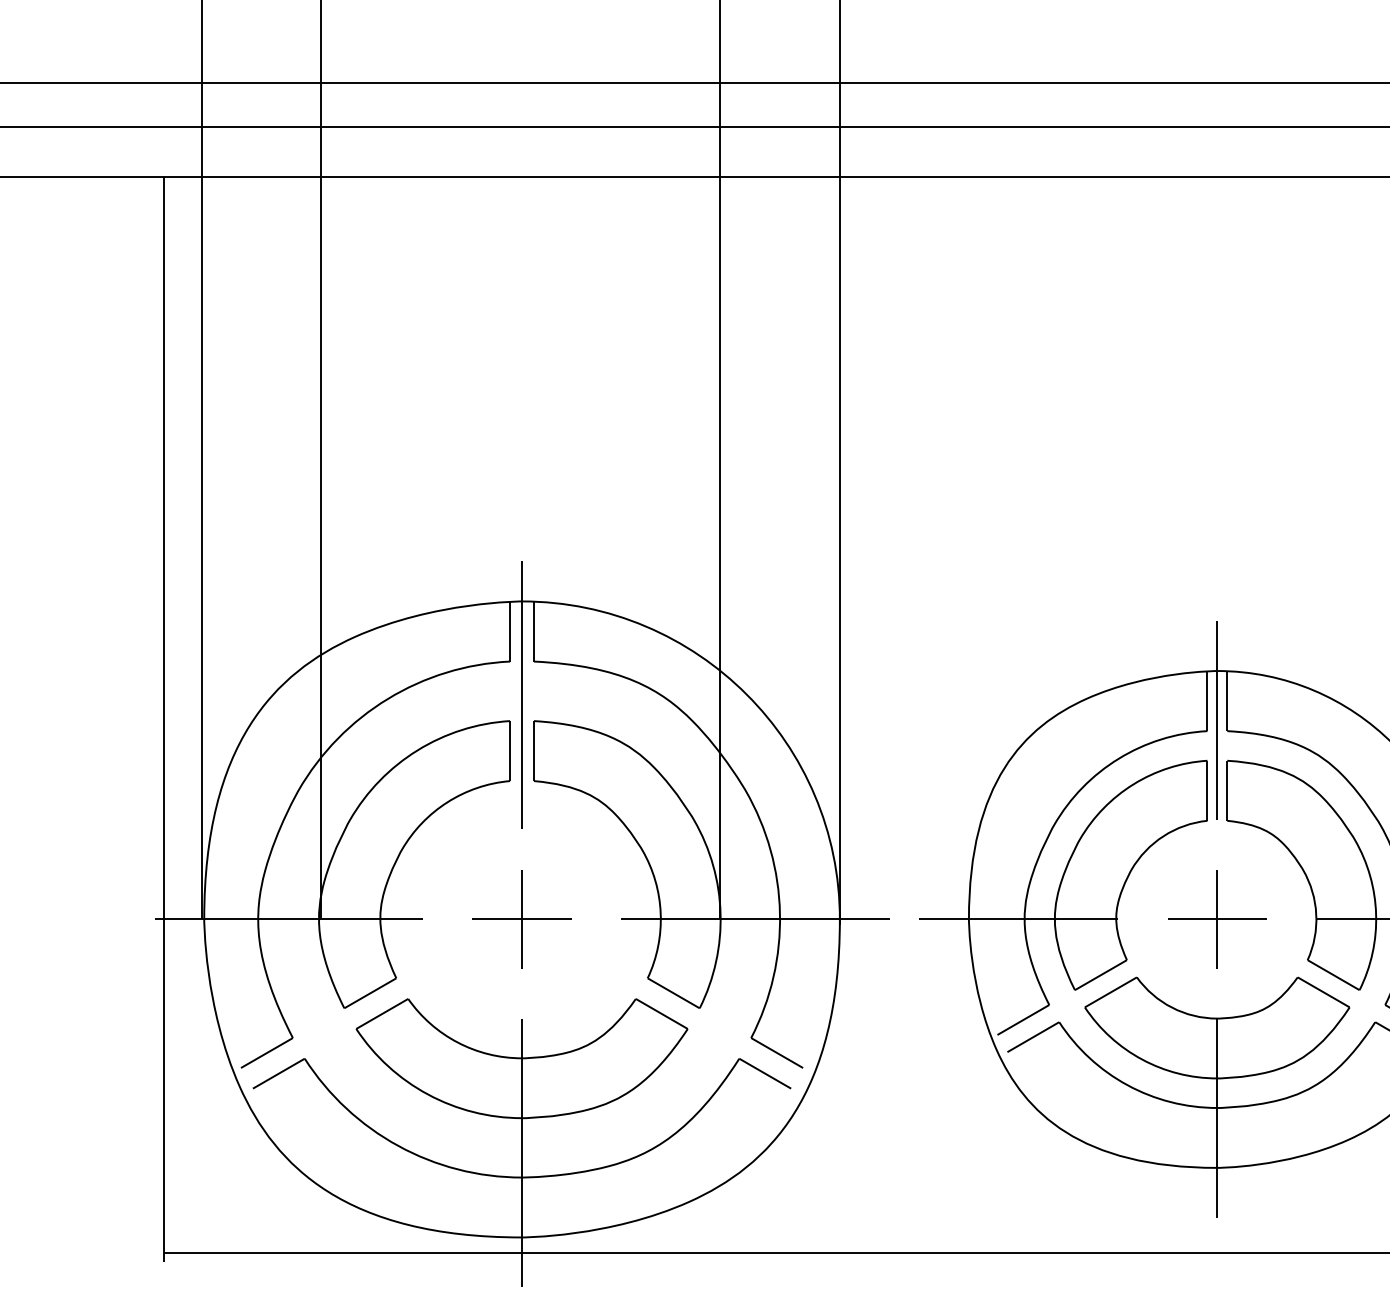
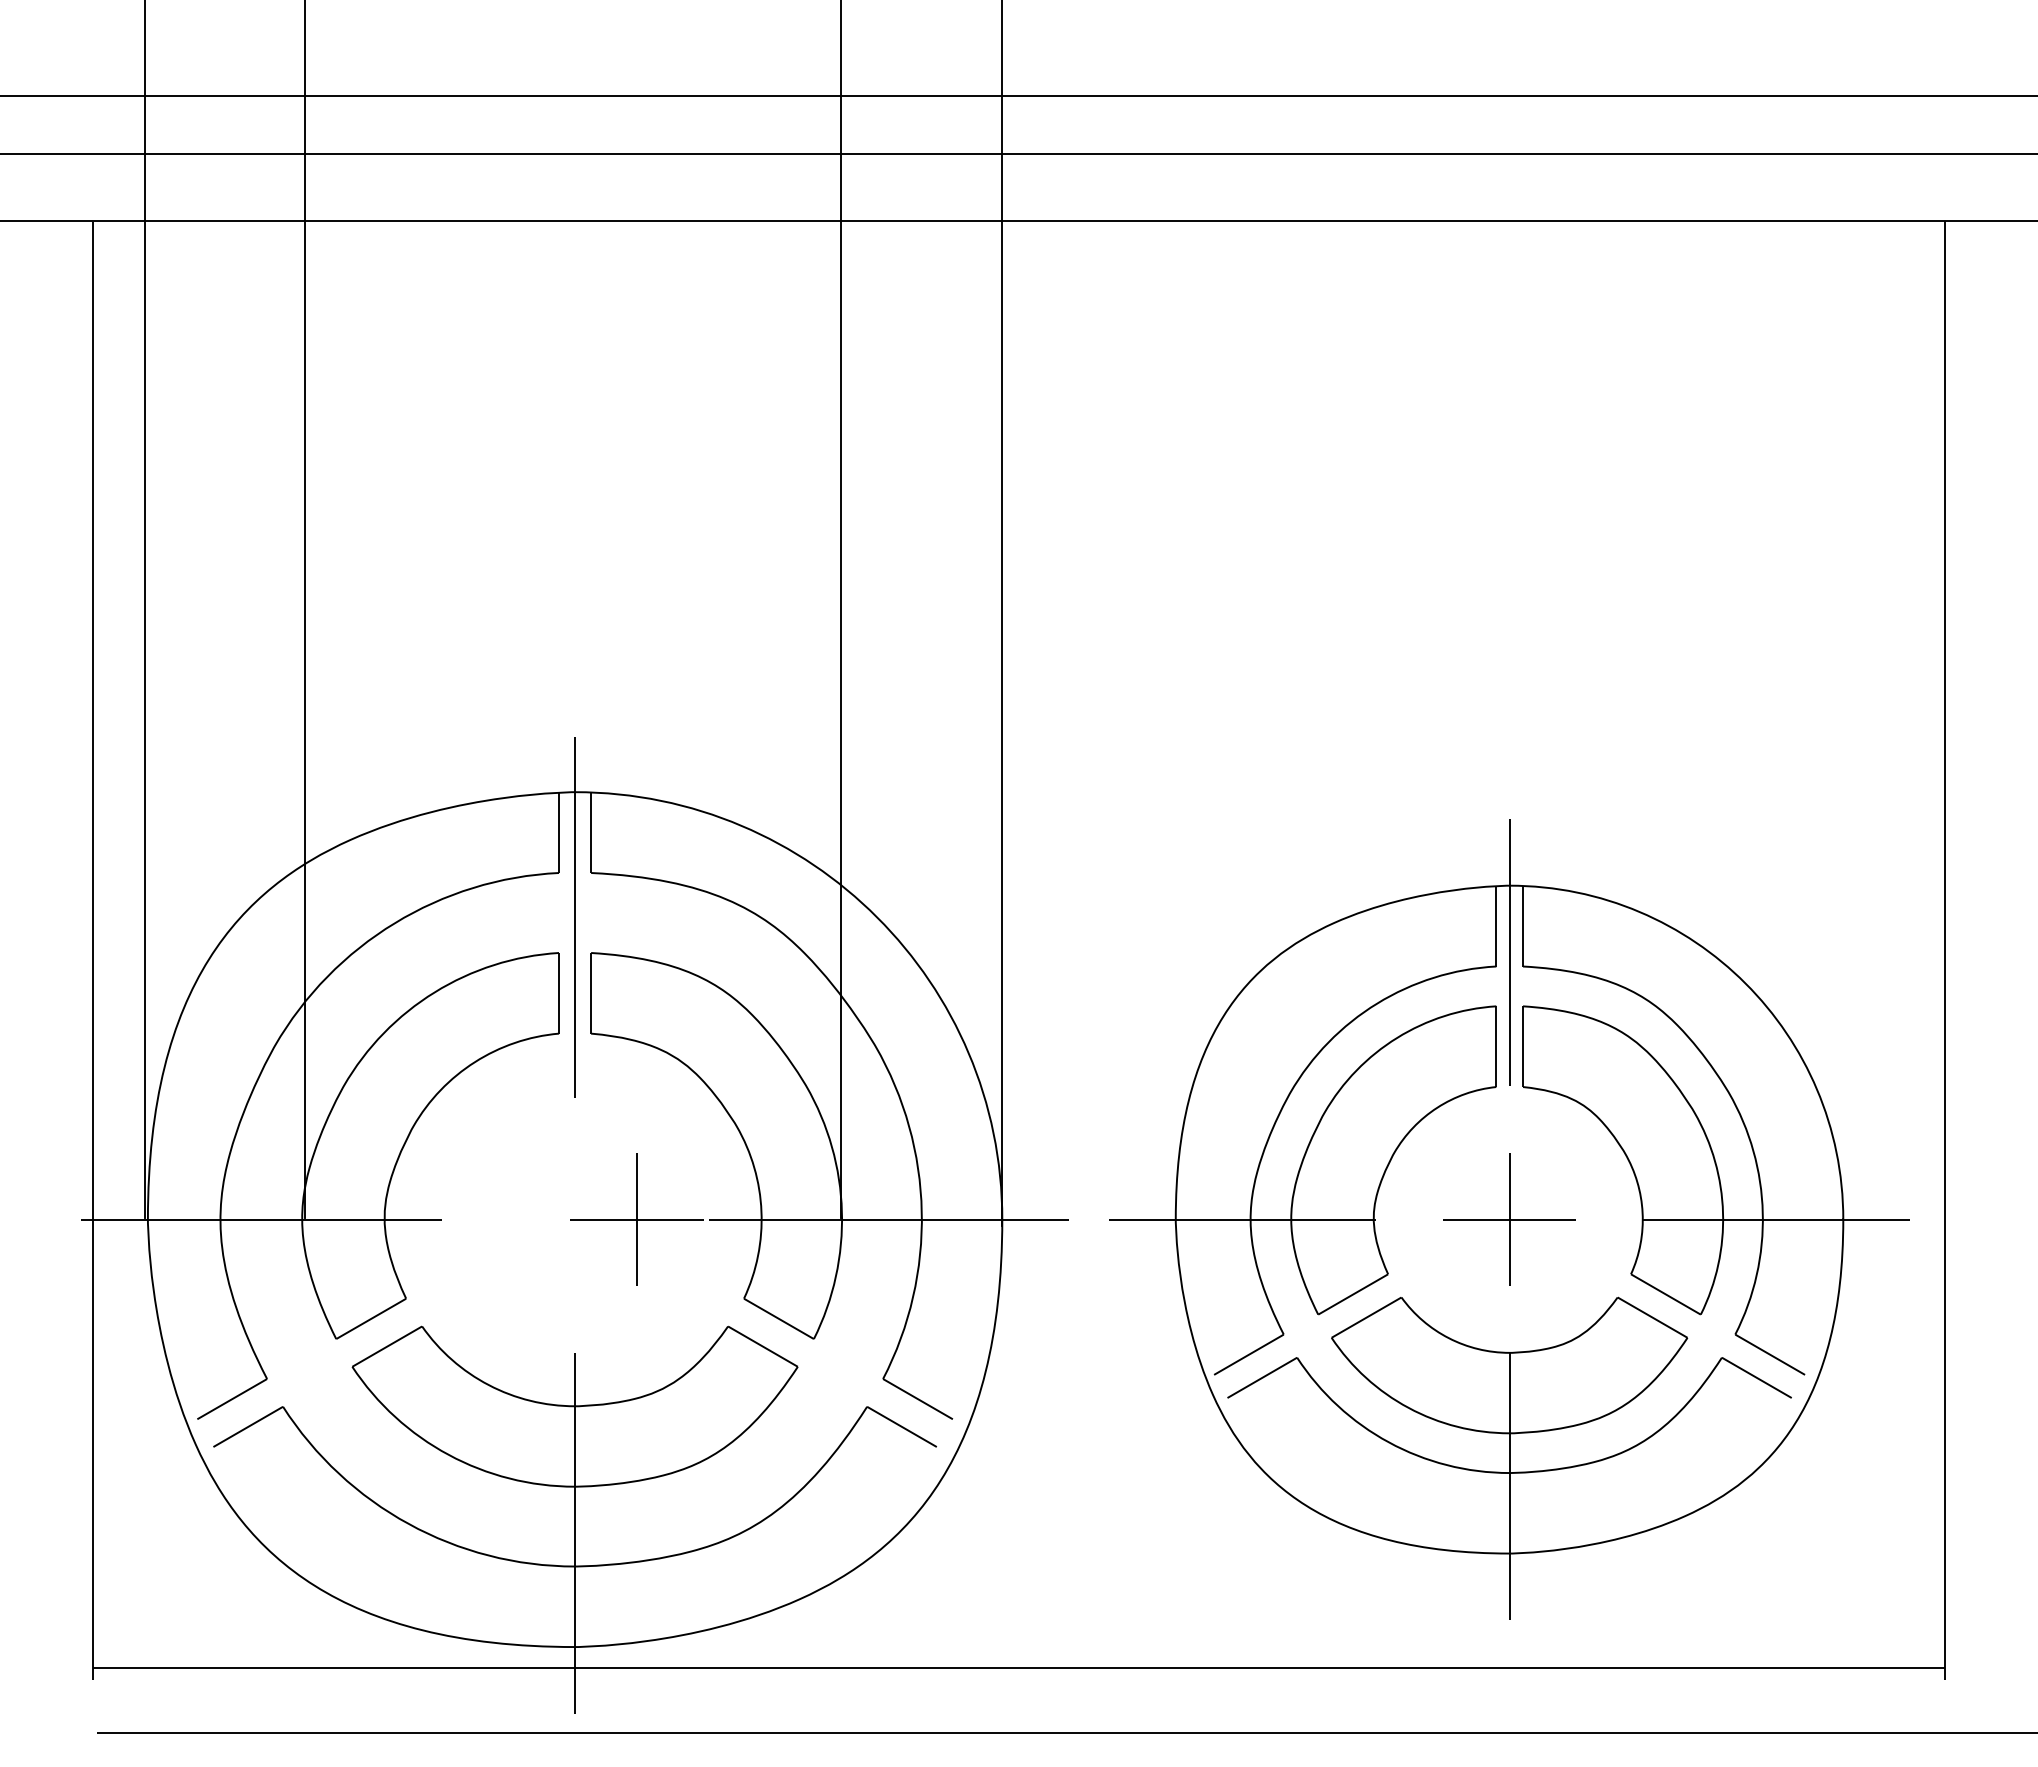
part: (521, 919) -> (636, 1219), moved

